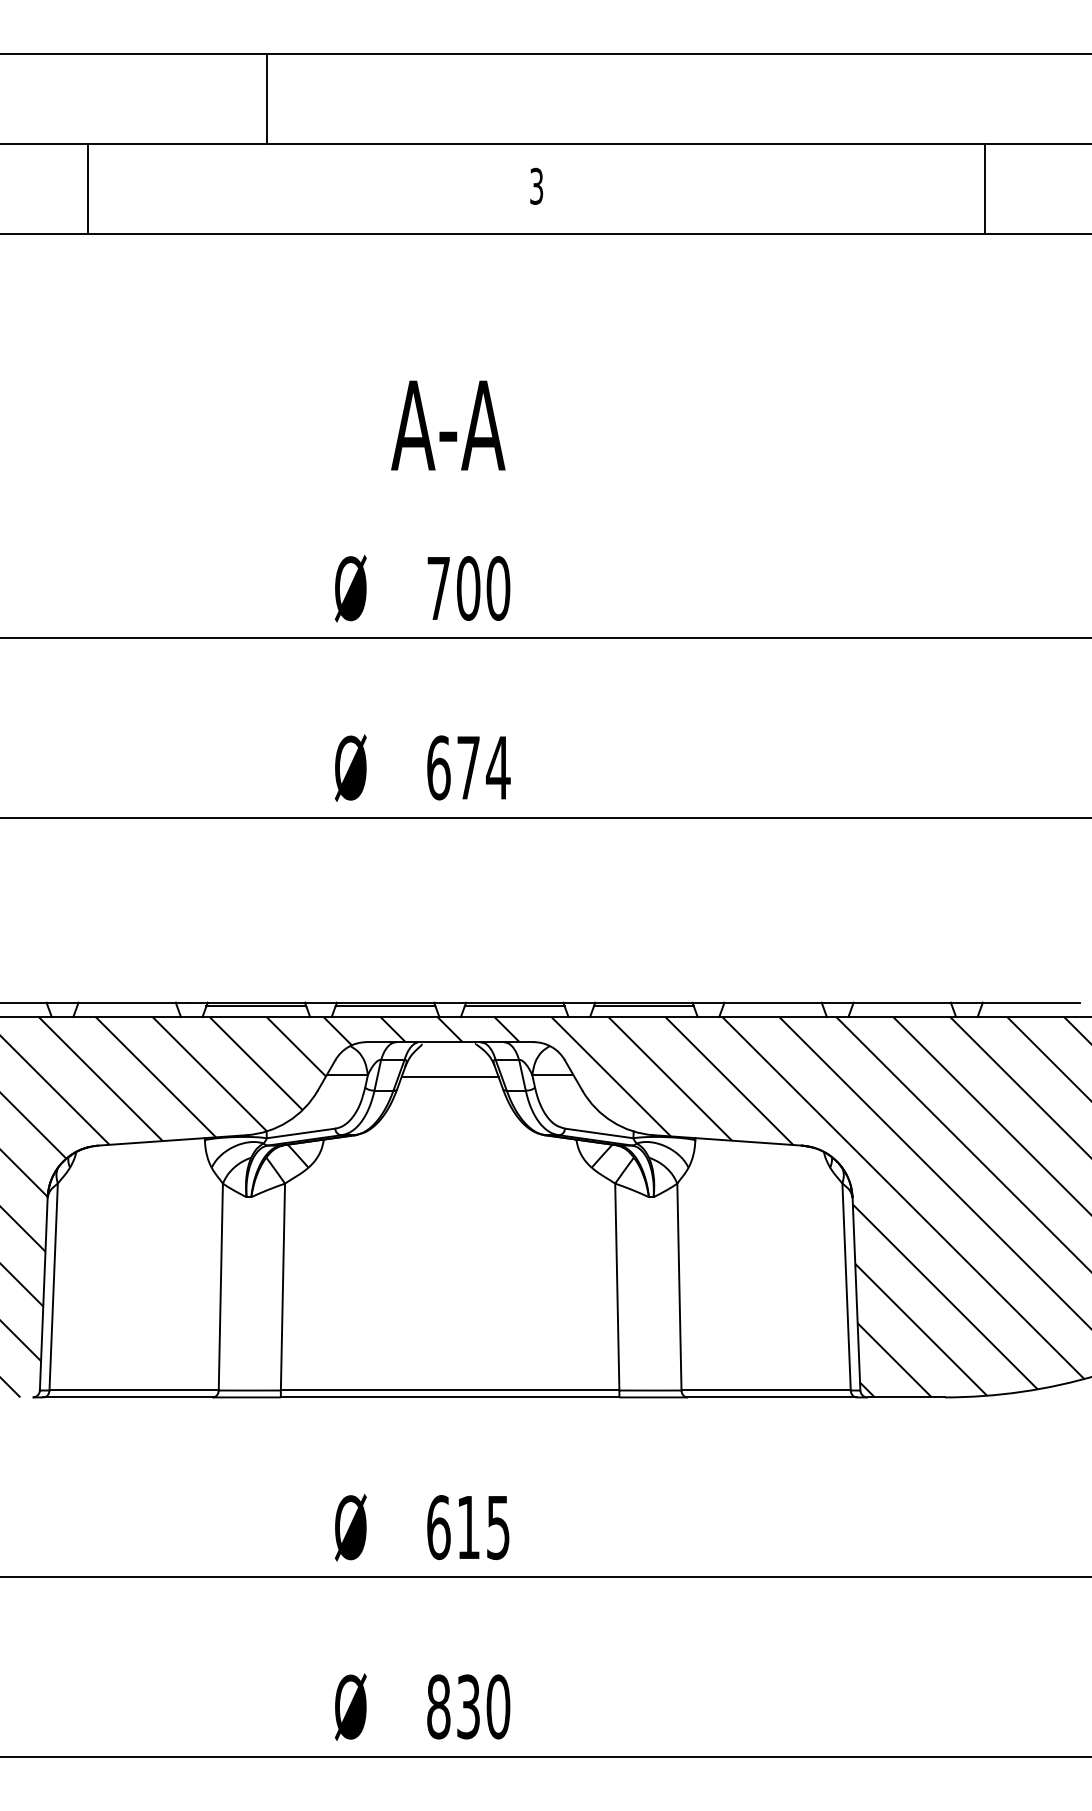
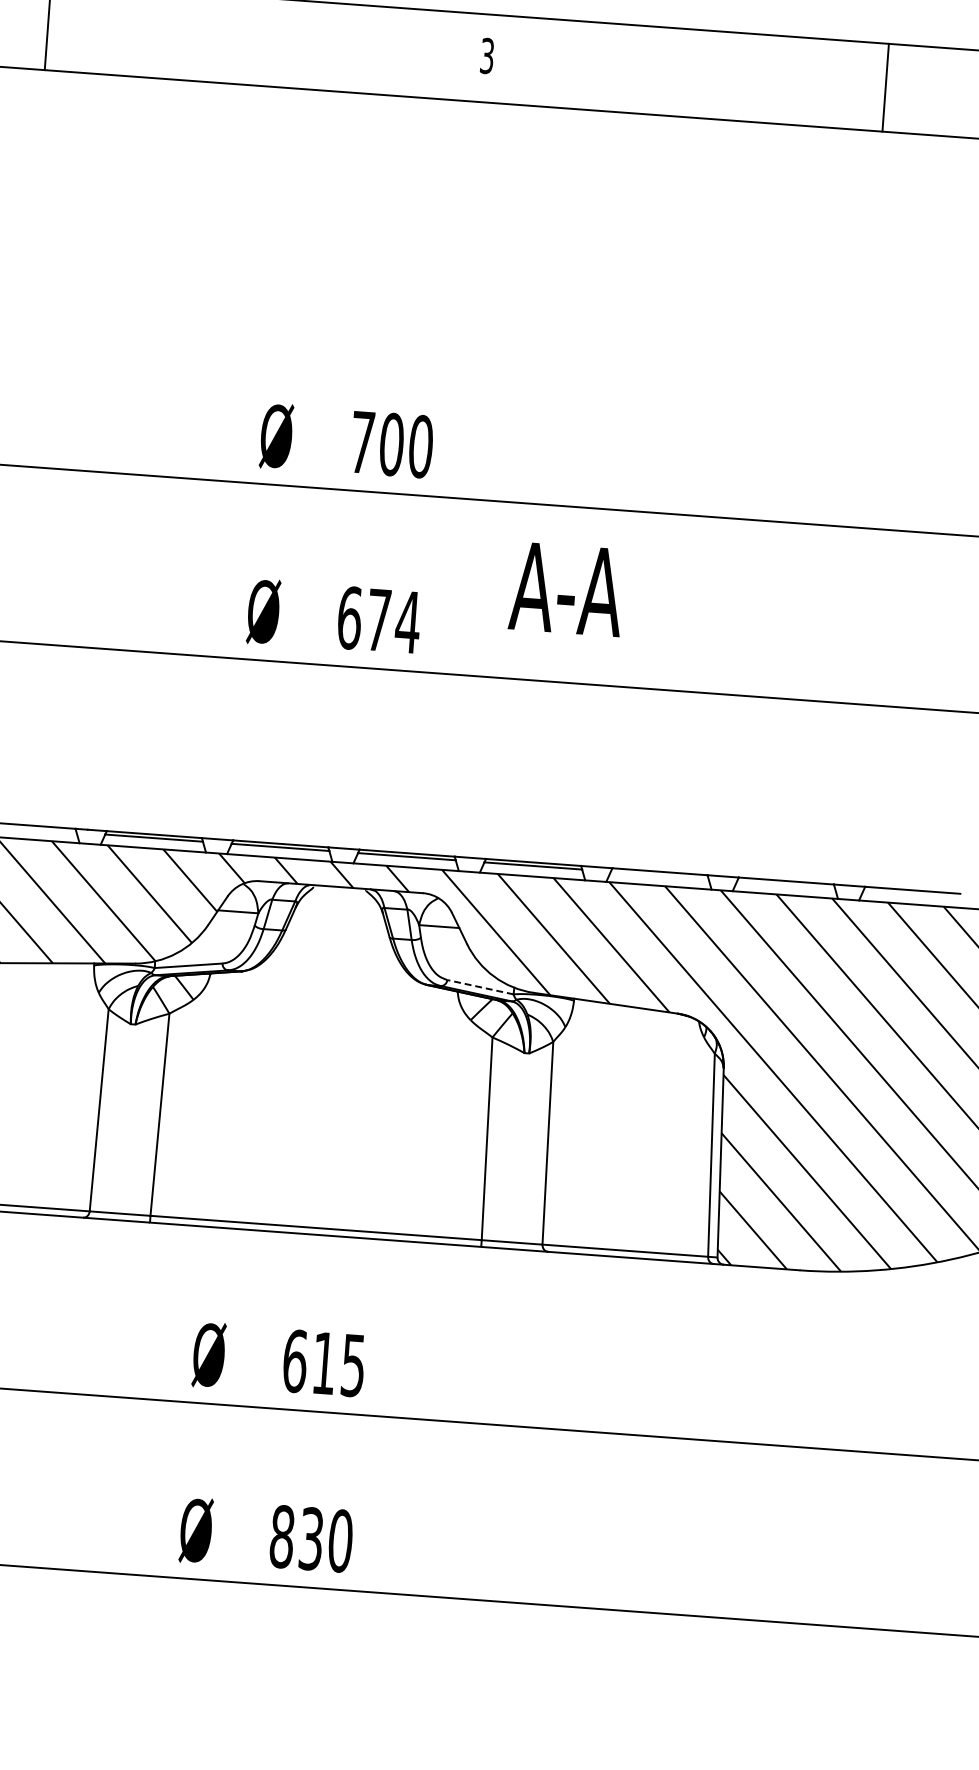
line: (984, 188) -> (885, 87), moved
text: (448, 425) -> (567, 589), moved
line: (449, 1076) -> (338, 920), removed
line: (599, 1133) -> (480, 987), solid -> dashed

